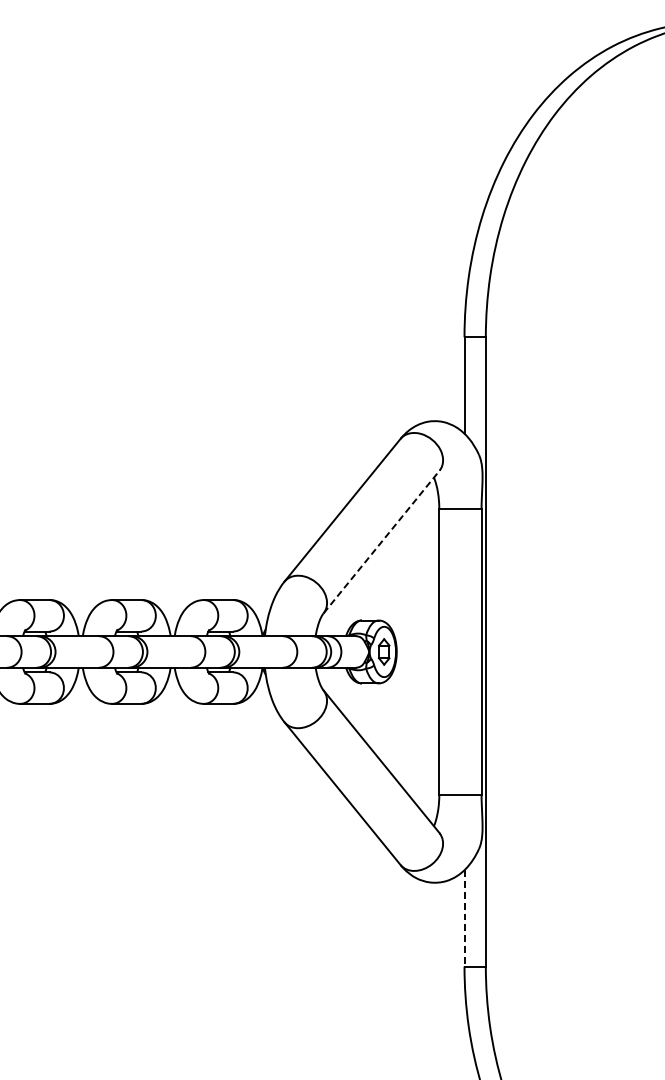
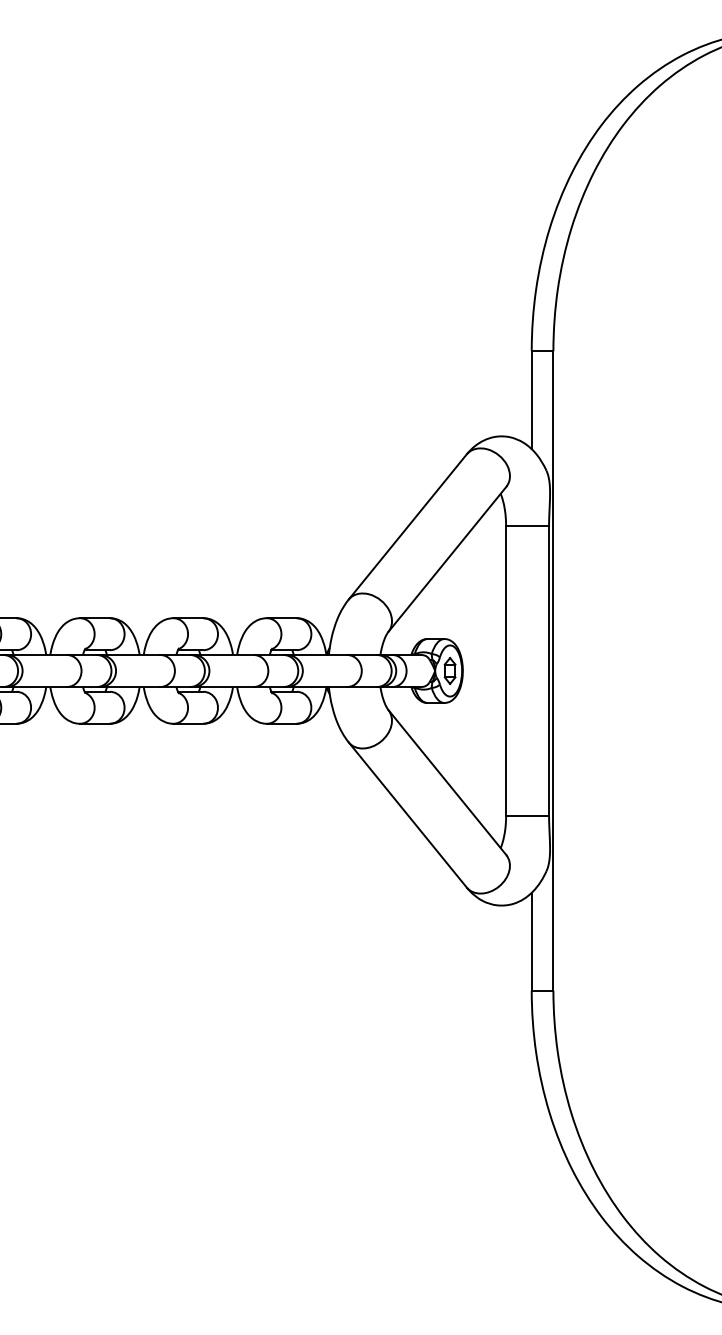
line: (381, 541) -> (447, 558), dashed -> solid
line: (464, 918) -> (531, 941), dashed -> solid

